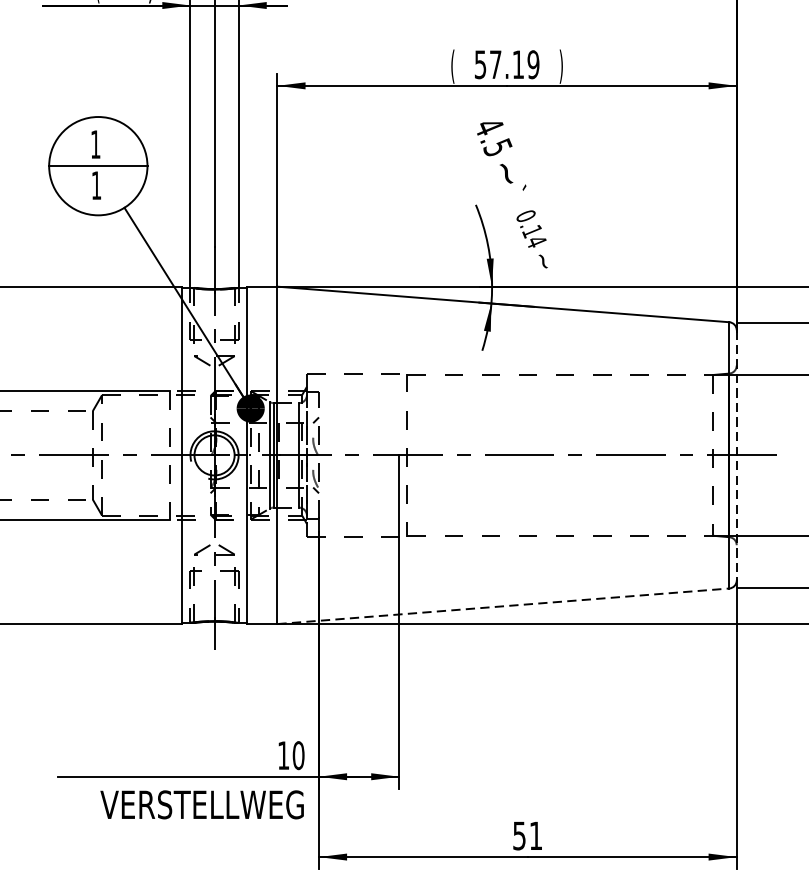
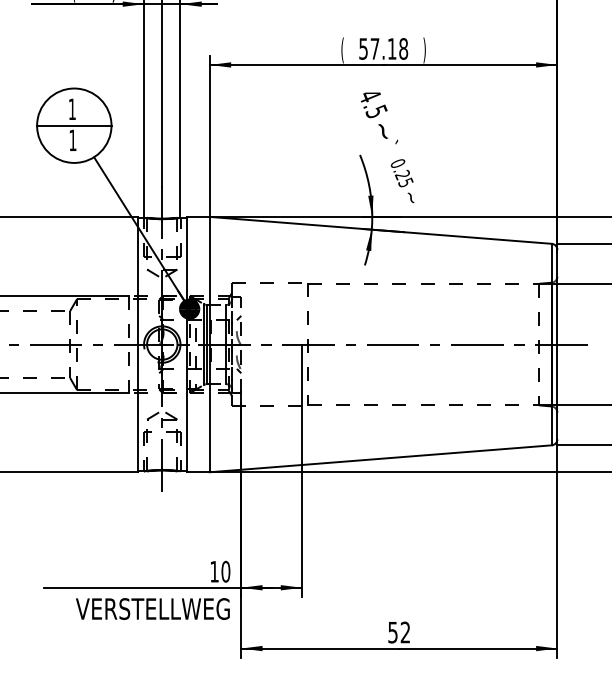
text: (533, 64) -> (403, 48), 57.19 -> 57.18
text: (533, 235) -> (403, 178), 0.14 -> 0.25
line: (736, 455) -> (557, 344), dashed -> solid
line: (502, 605) -> (380, 458), dashed -> solid
text: (534, 835) -> (404, 632), 51 -> 52

